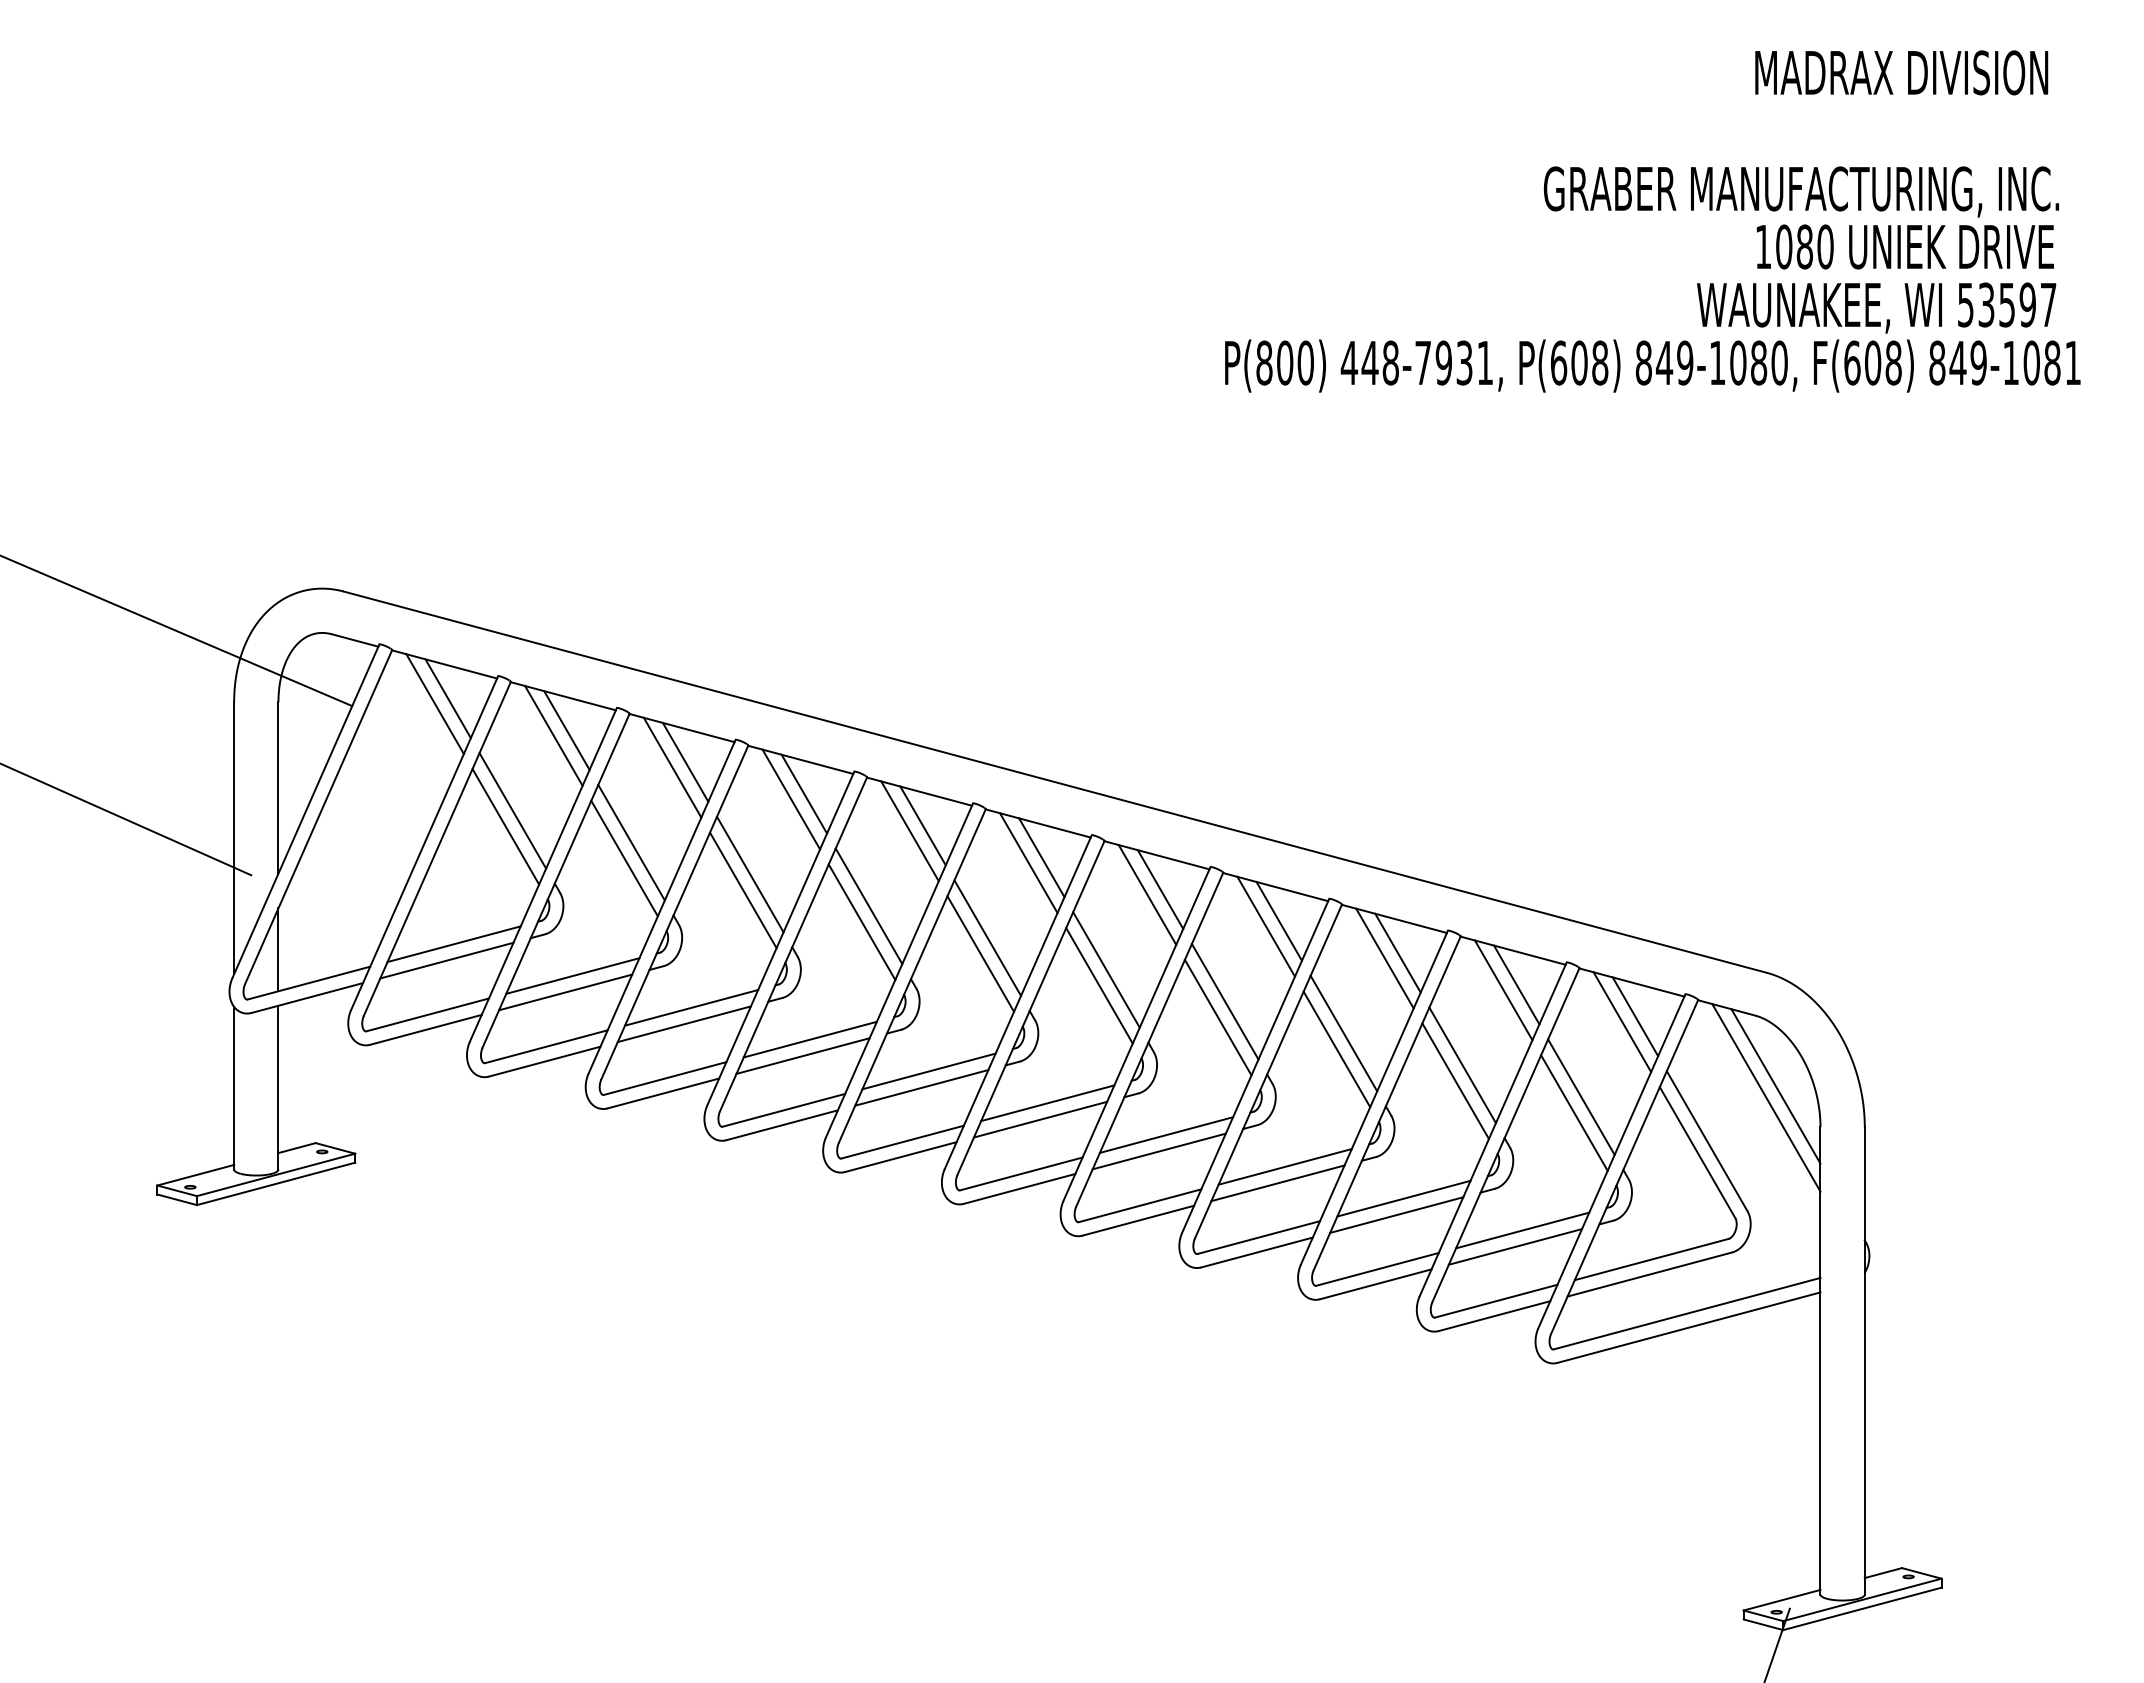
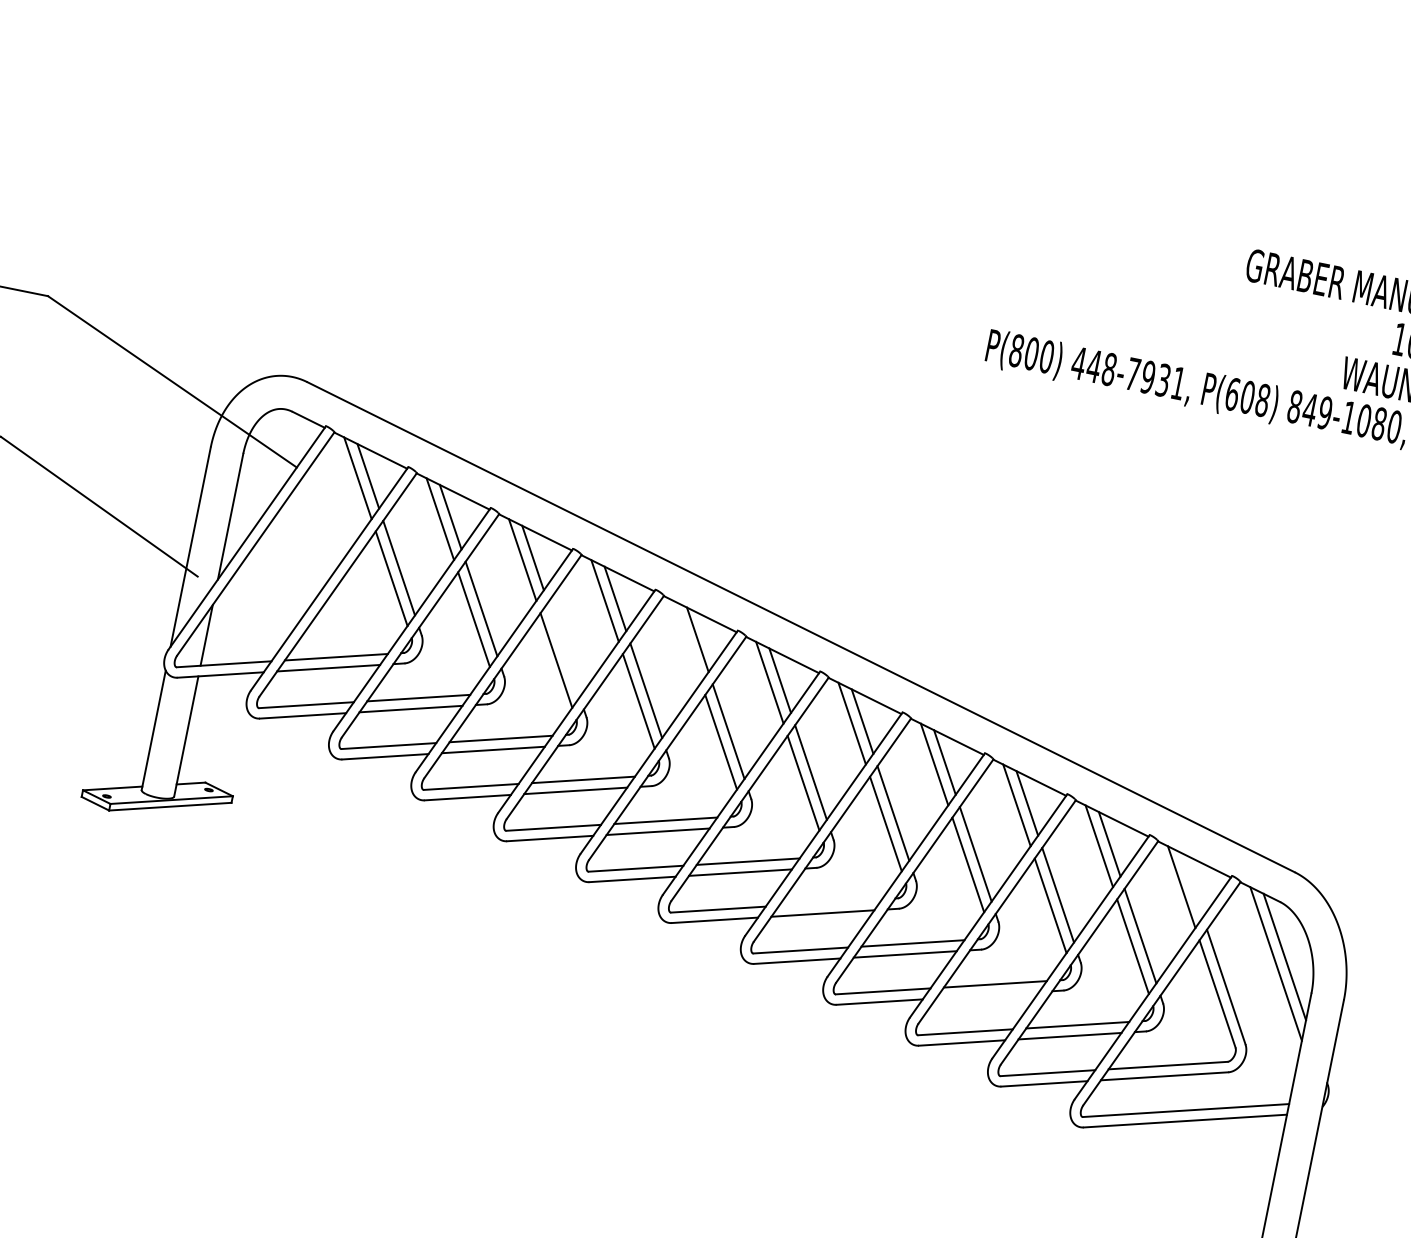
line: (909, 831) -> (687, 641), removed
line: (750, 874) -> (564, 649), removed
line: (1635, 1016) -> (1192, 884), removed
line: (1166, 1134) -> (830, 902), removed
line: (1396, 1214) -> (987, 994), removed

